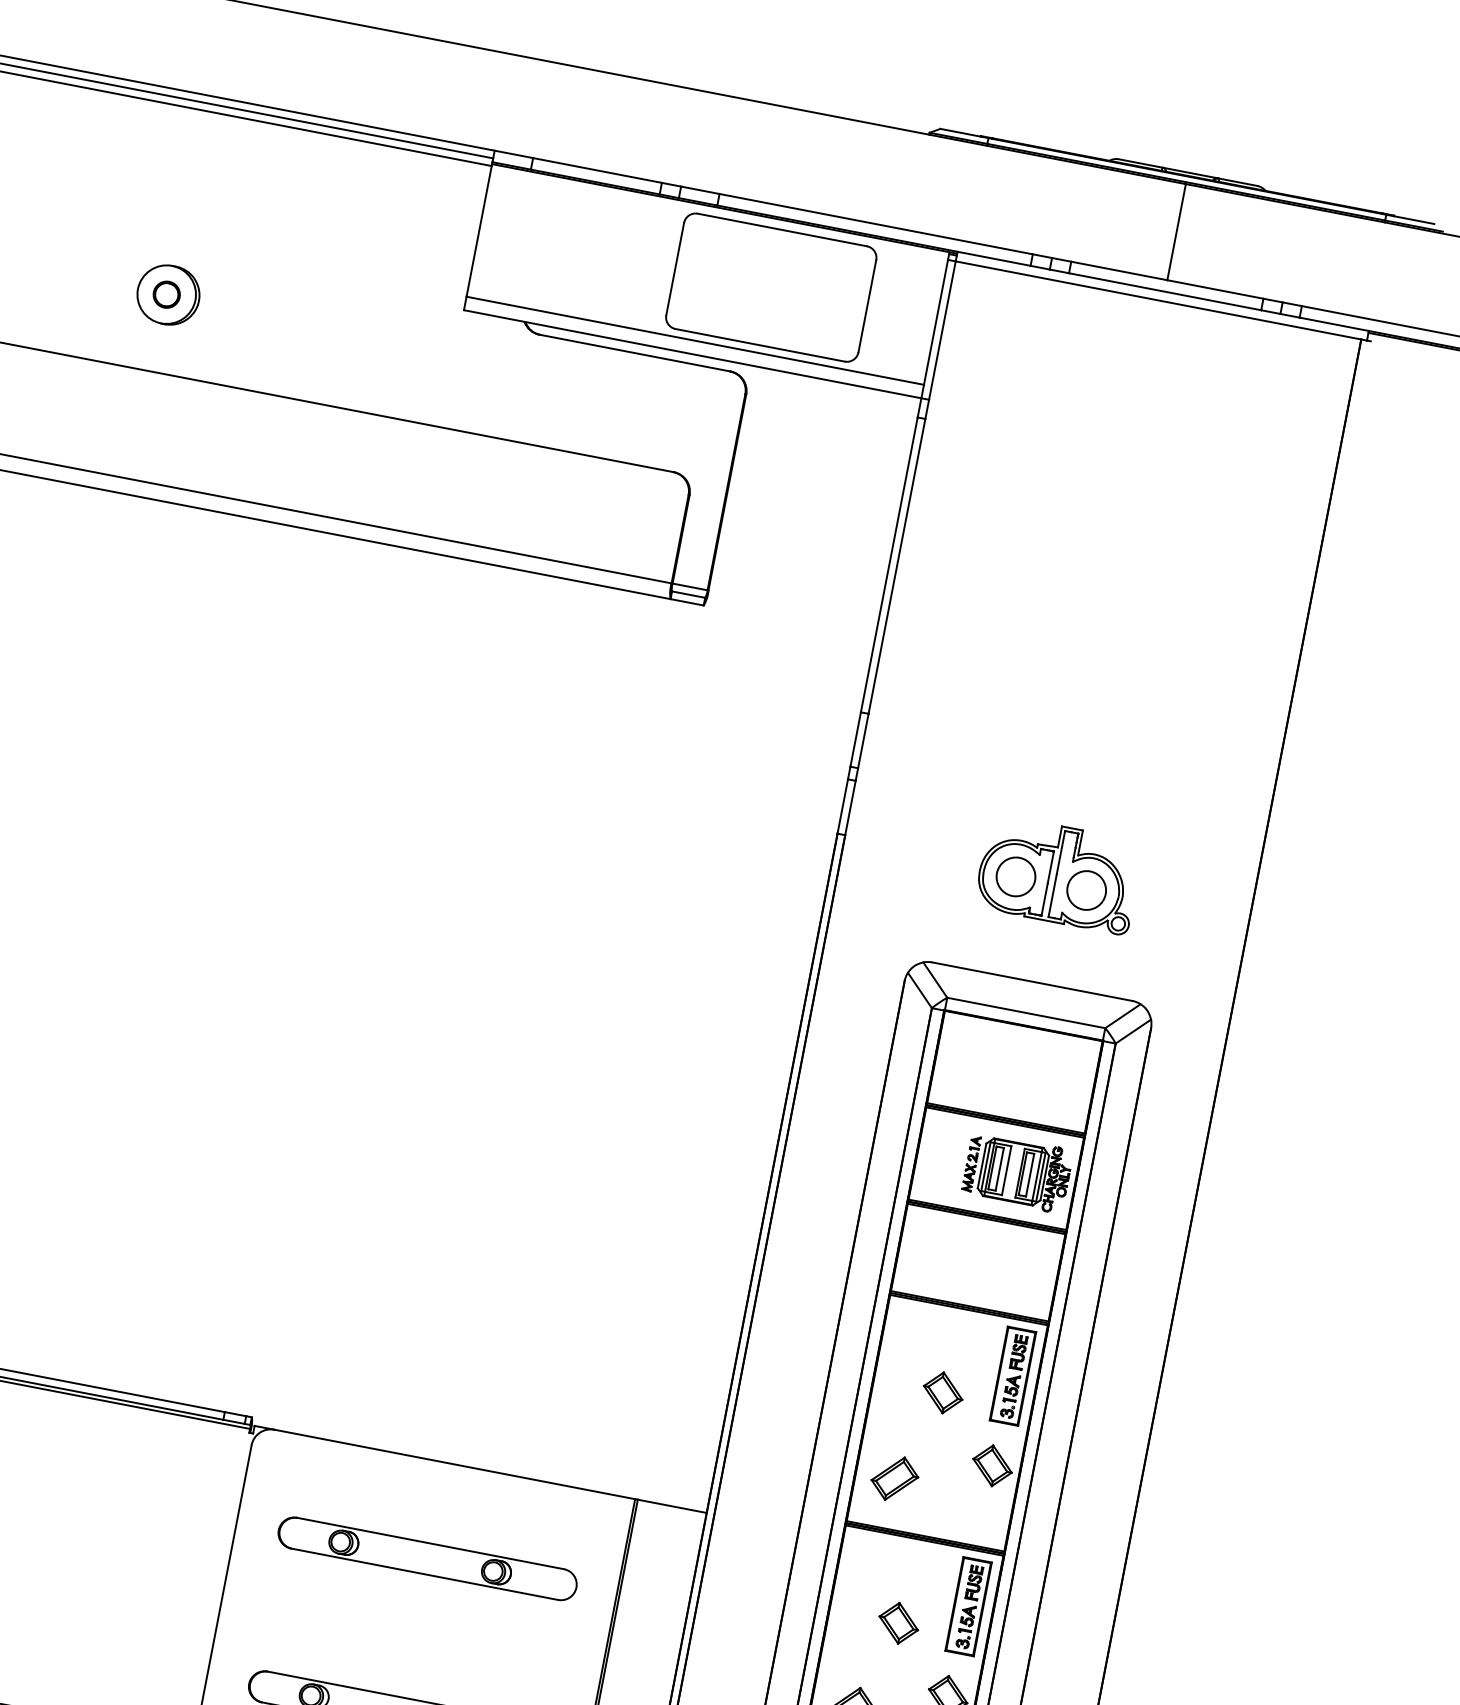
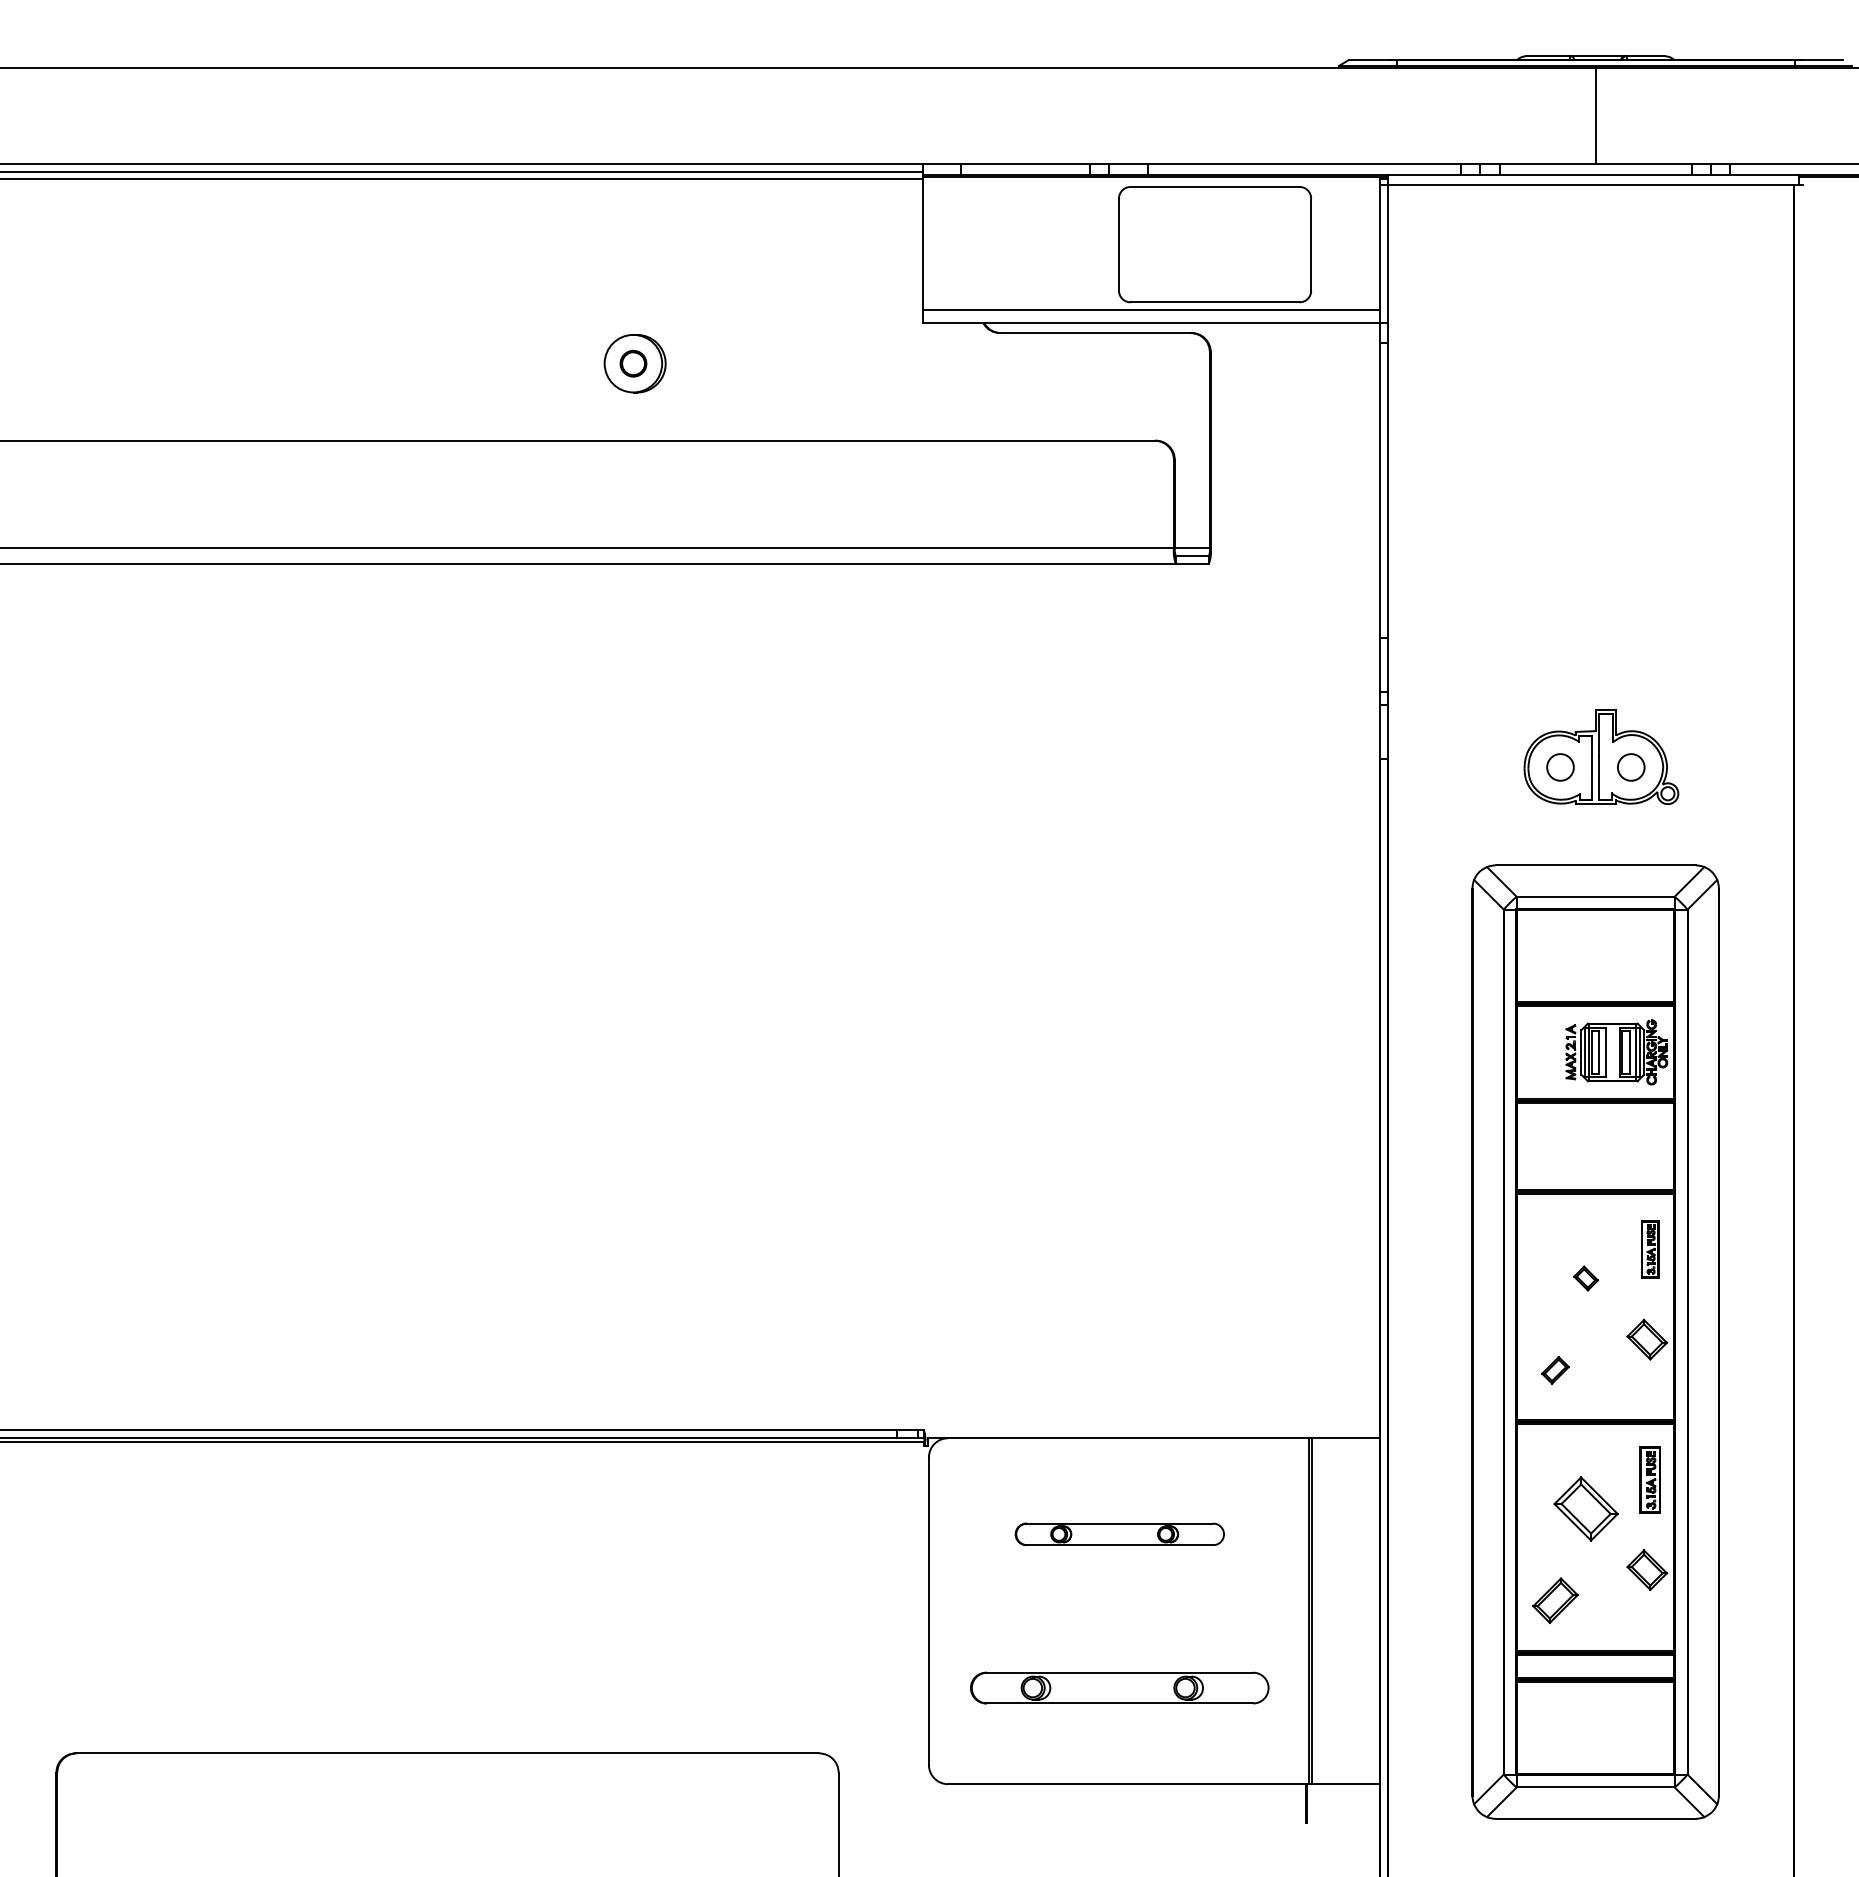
circle: (1015, 876) -> (1560, 767), size x0.7
circle: (1086, 890) -> (1631, 767), size x0.7
part: (1013, 1376) -> (1650, 1249), size x0.6
part: (942, 1392) -> (1585, 1278), size x0.6
part: (894, 1478) -> (1555, 1370), size x0.6
part: (427, 1558) -> (1119, 1534), size x0.7
part: (968, 1606) -> (1650, 1479), size x0.7
part: (898, 1622) -> (1585, 1508), size x1.6

